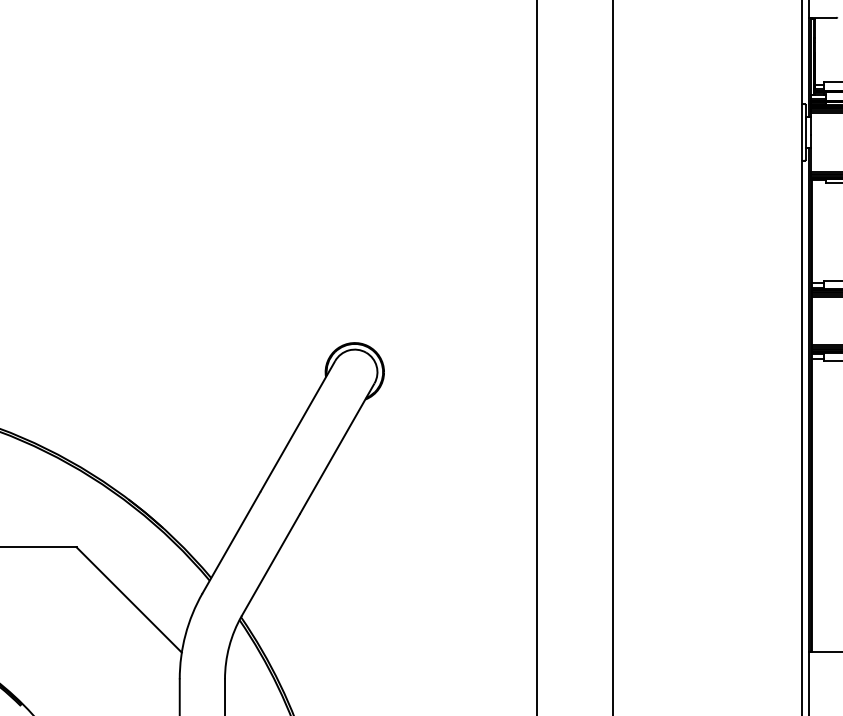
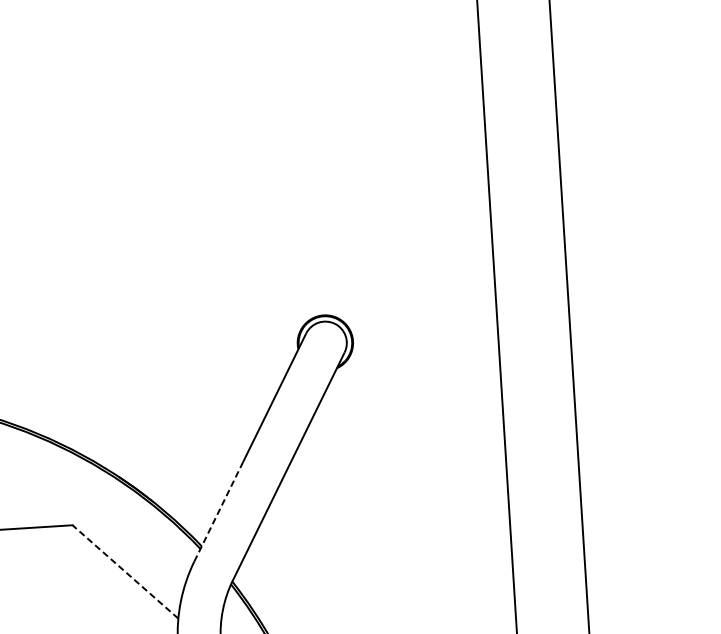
line: (231, 543) -> (218, 512), solid -> dashed
line: (128, 599) -> (124, 571), solid -> dashed

